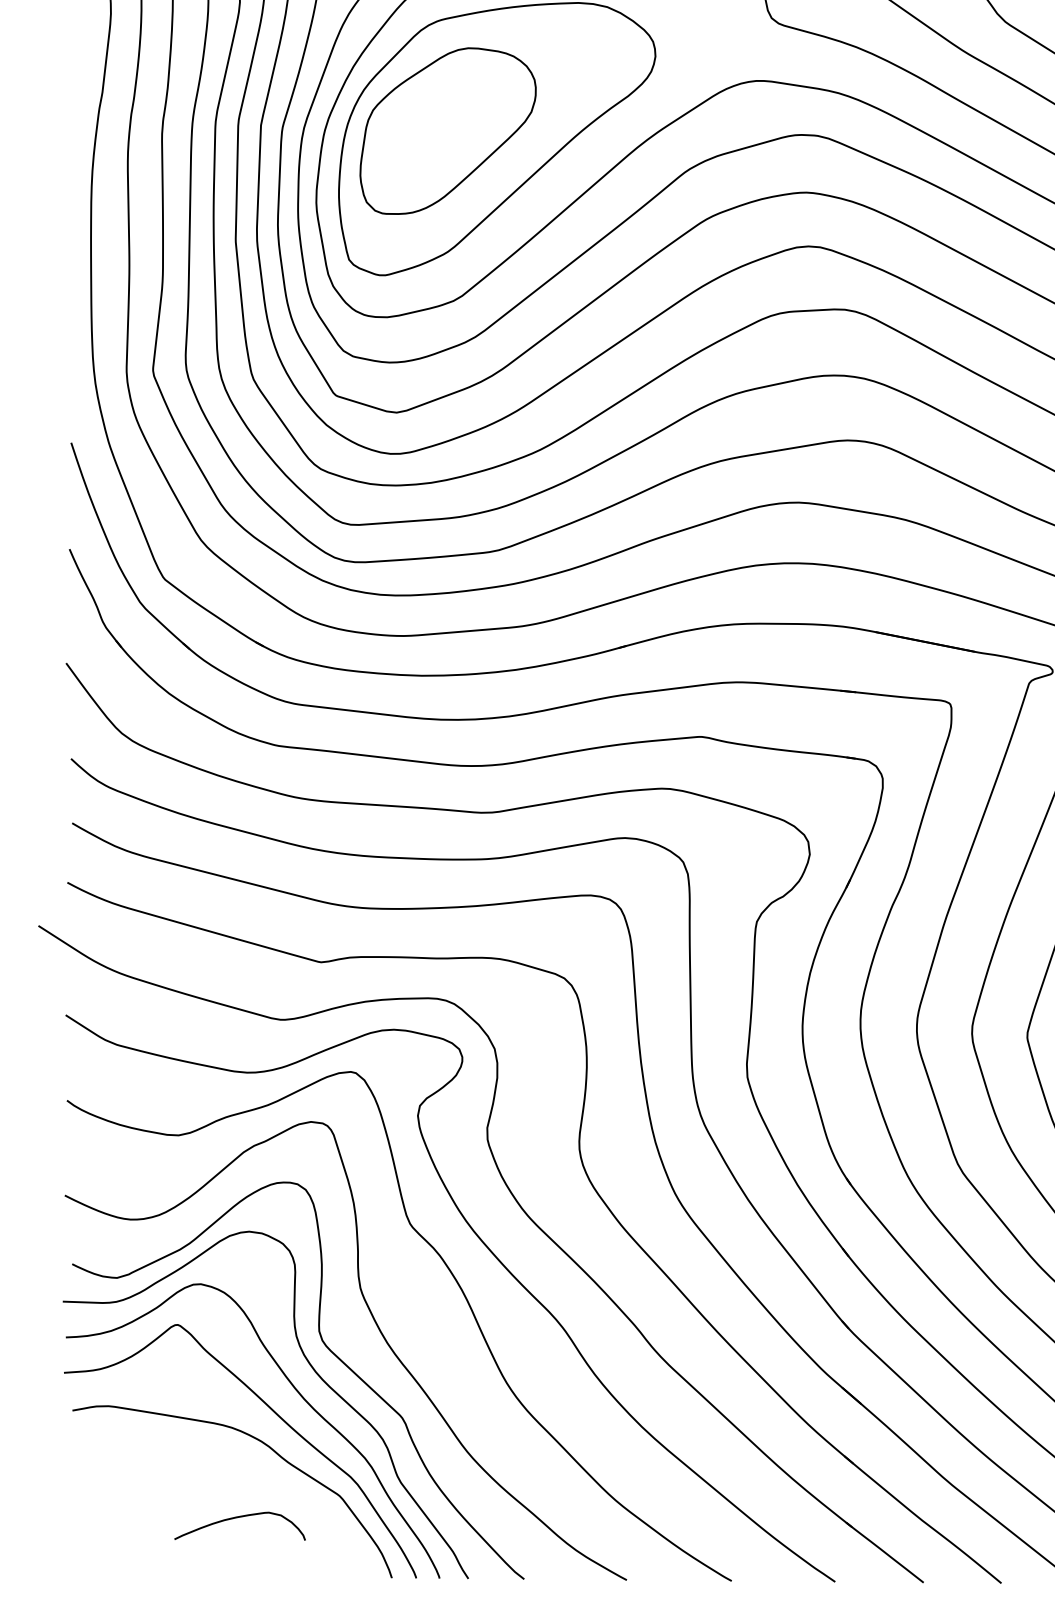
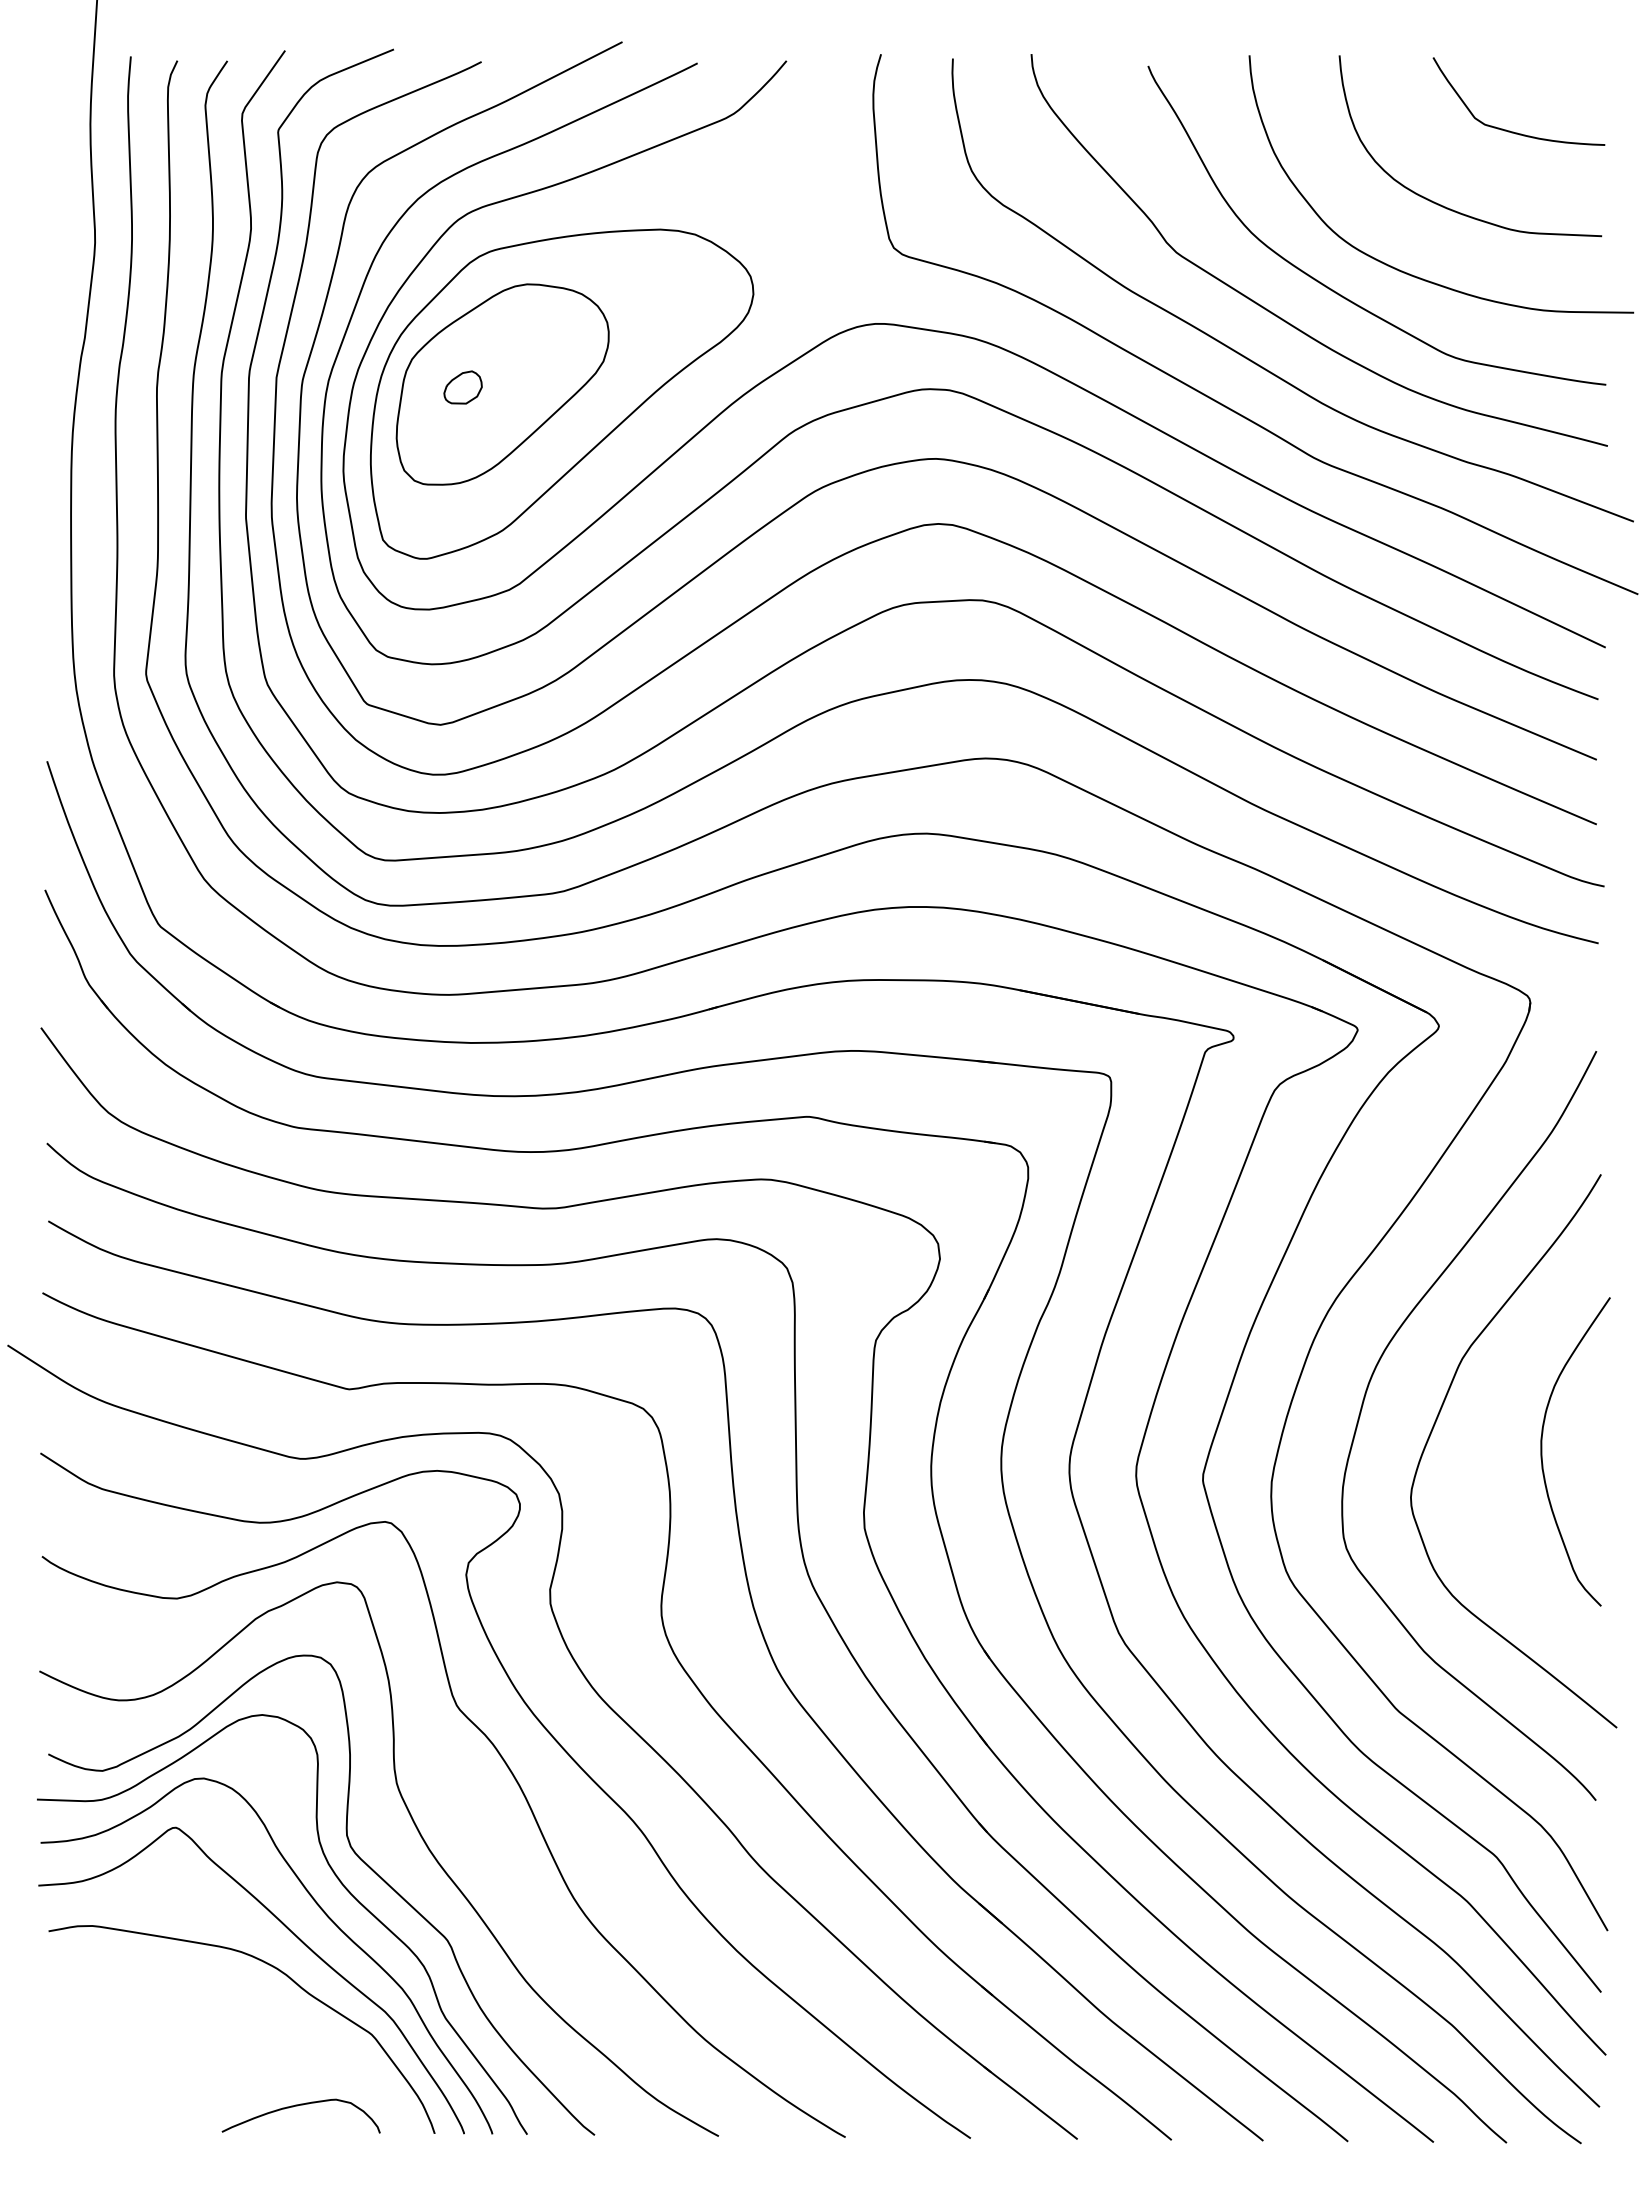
part: (414, 133) -> (462, 387), added
curve: (236, 1518) -> (297, 2106), moved

